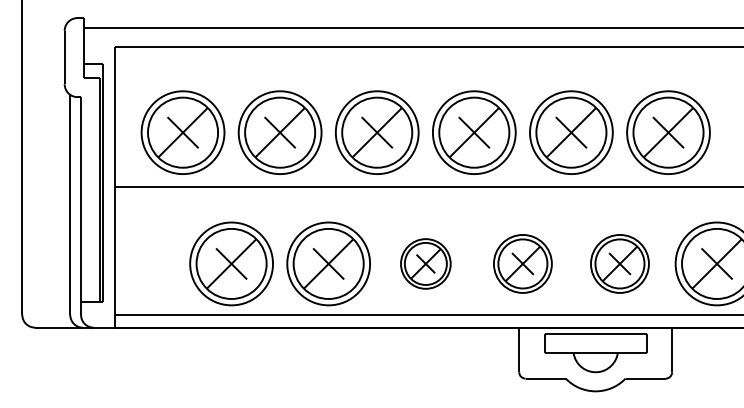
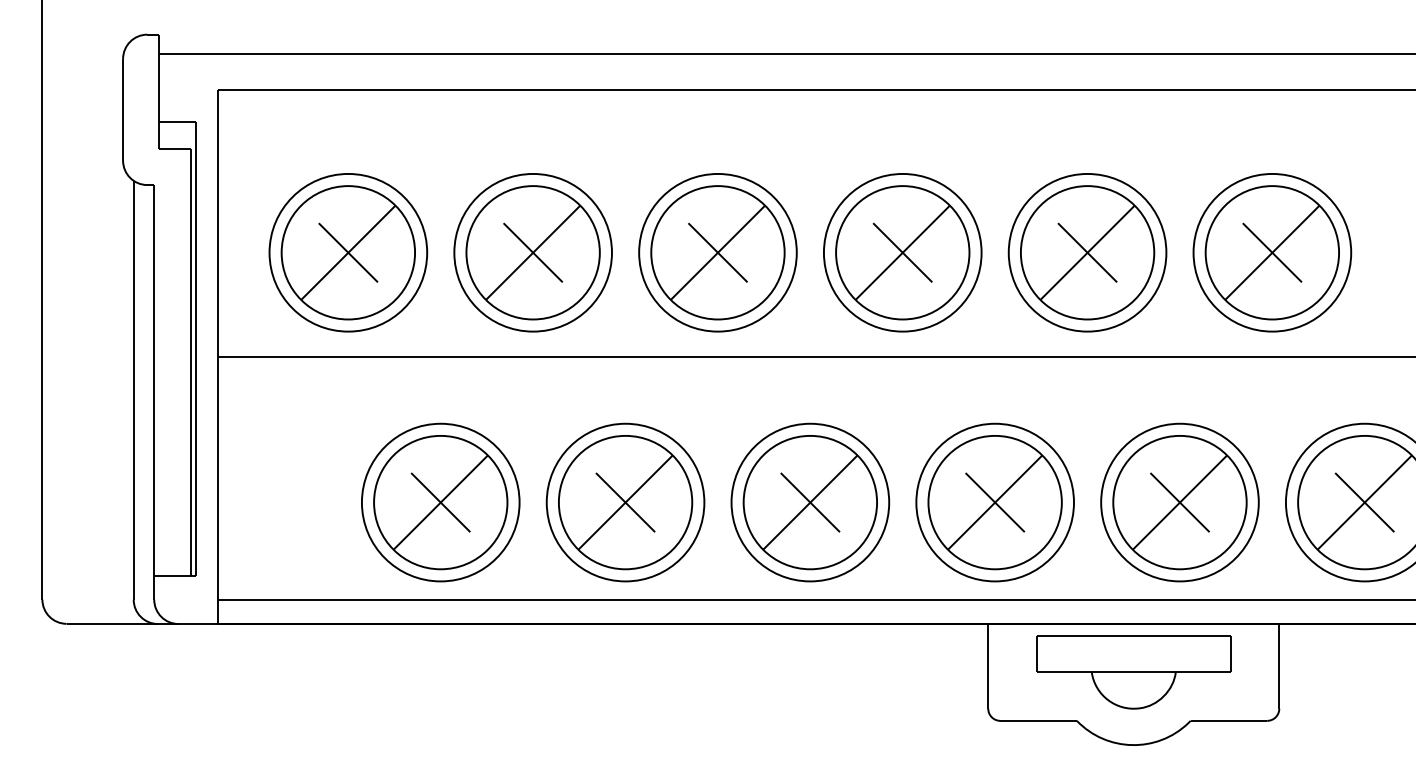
part: (425, 263) -> (809, 501), size x1.67
part: (522, 263) -> (994, 501), size x1.43
part: (619, 263) -> (1179, 501), size x1.43

